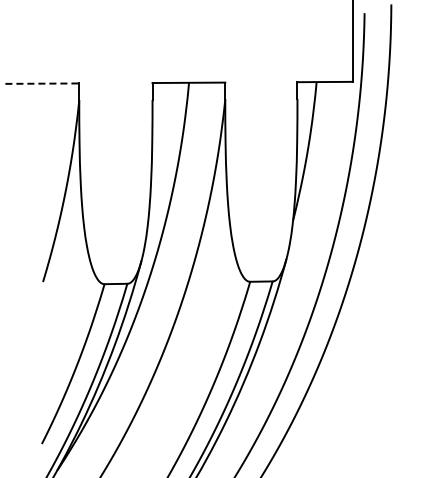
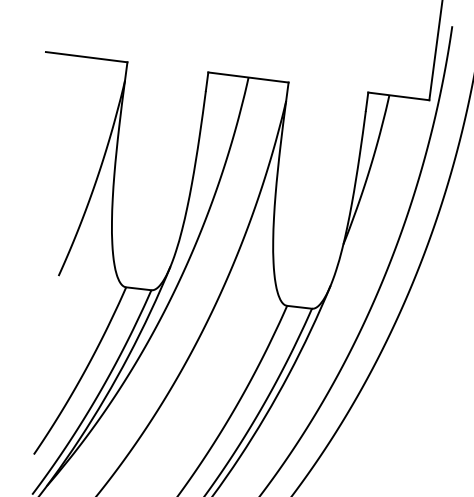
line: (42, 83) -> (86, 57), dashed -> solid

